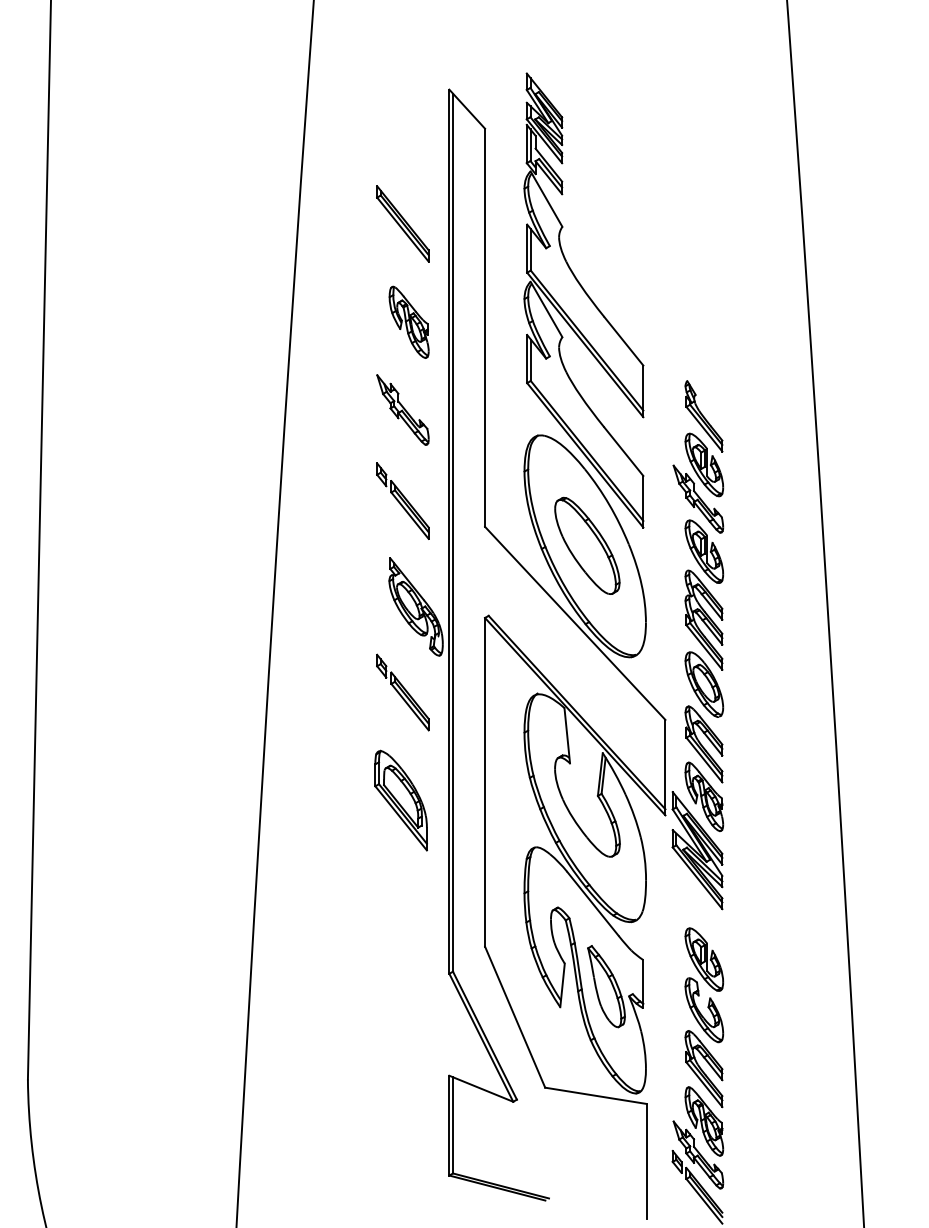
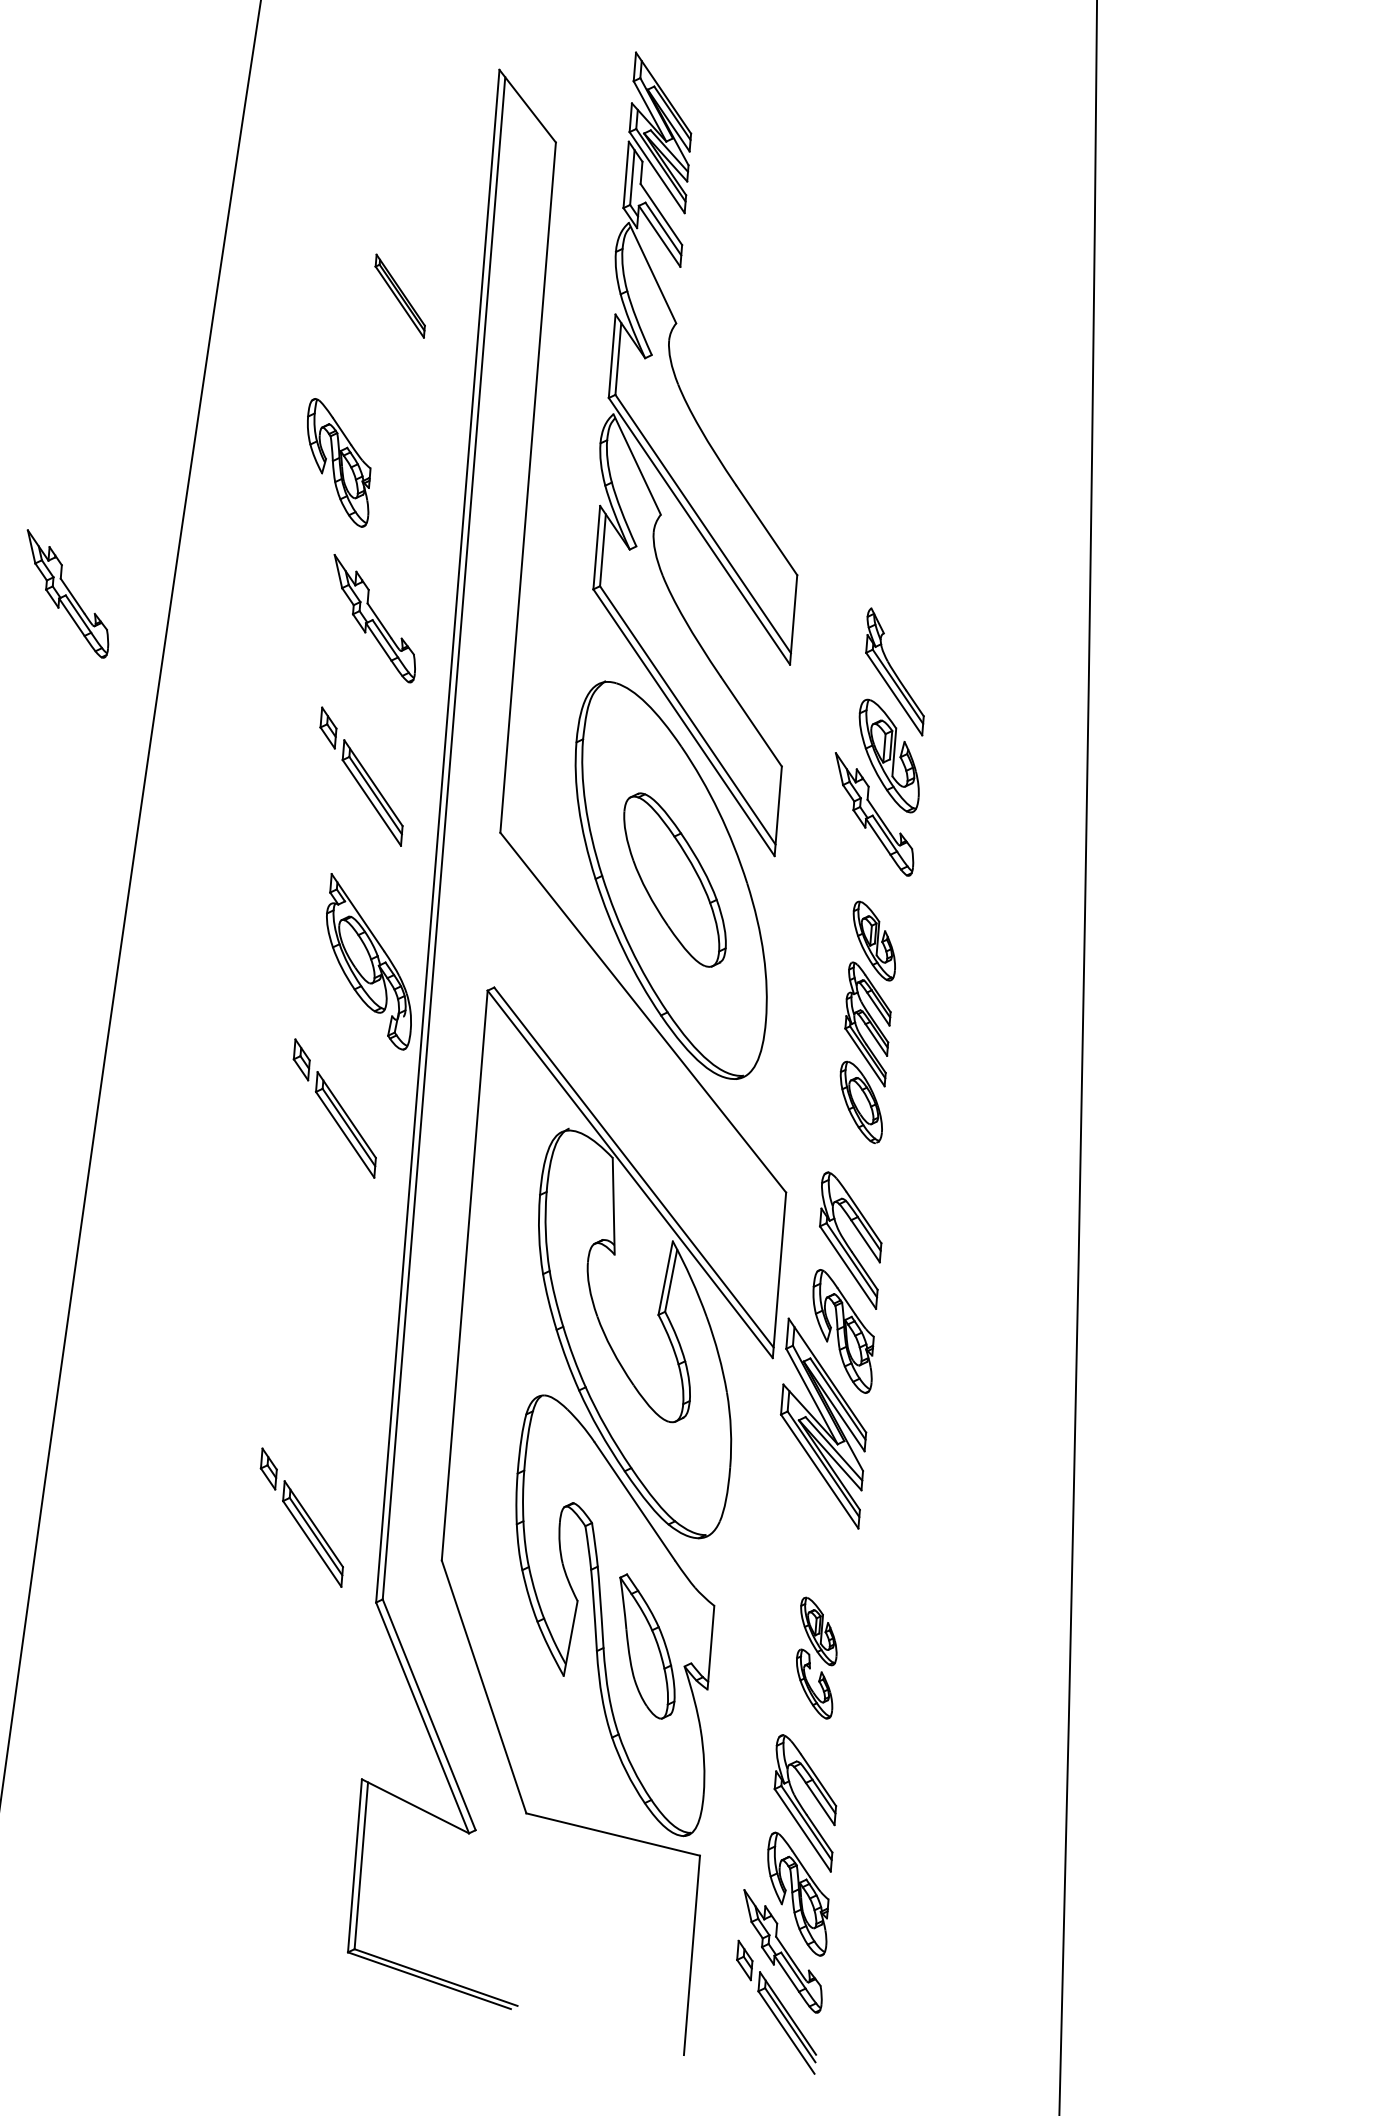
part: (402, 223) -> (399, 295), size x0.6
part: (408, 321) -> (337, 461), moved
part: (225, 409) -> (66, 593), added
part: (704, 618) -> (867, 1022), size x0.7
part: (400, 800) -> (315, 1295), removed
part: (402, 928) -> (301, 1517), added
part: (704, 985) -> (816, 1658), size x0.6

